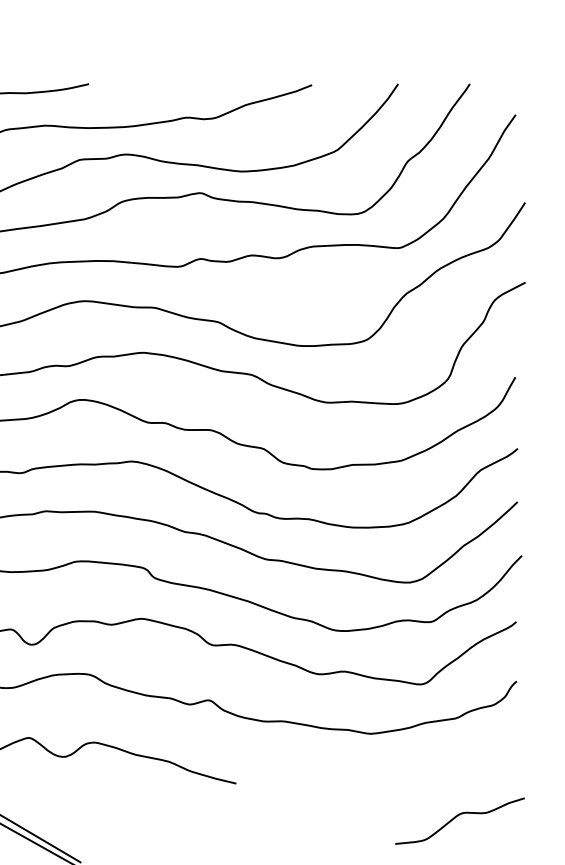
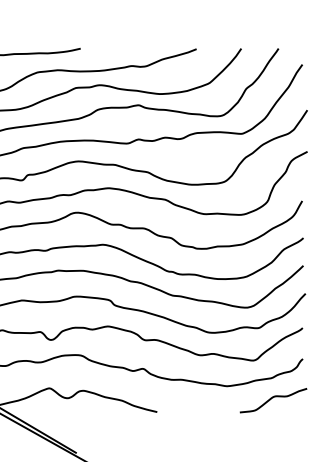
curve: (460, 817) -> (273, 398), moved

